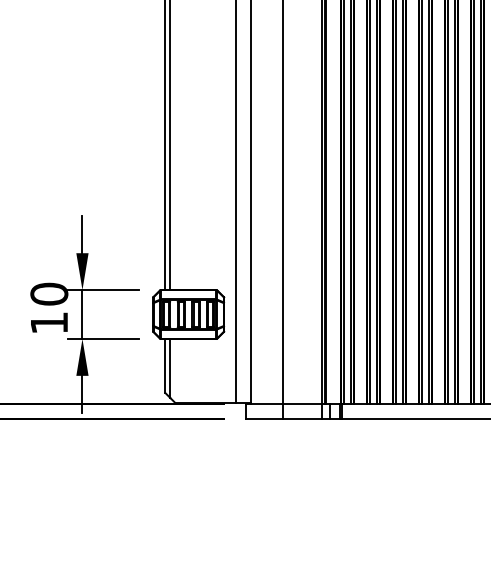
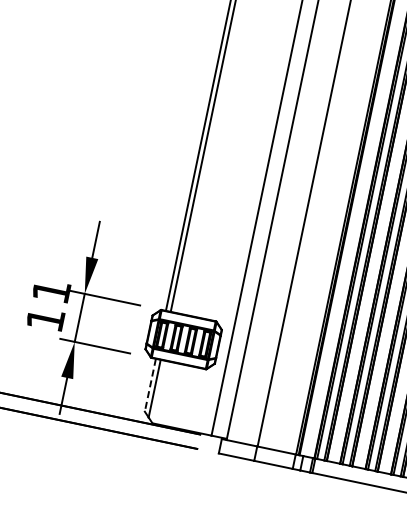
text: (49, 293) -> (51, 290), 10 -> 11
line: (165, 366) -> (150, 385), solid -> dashed

